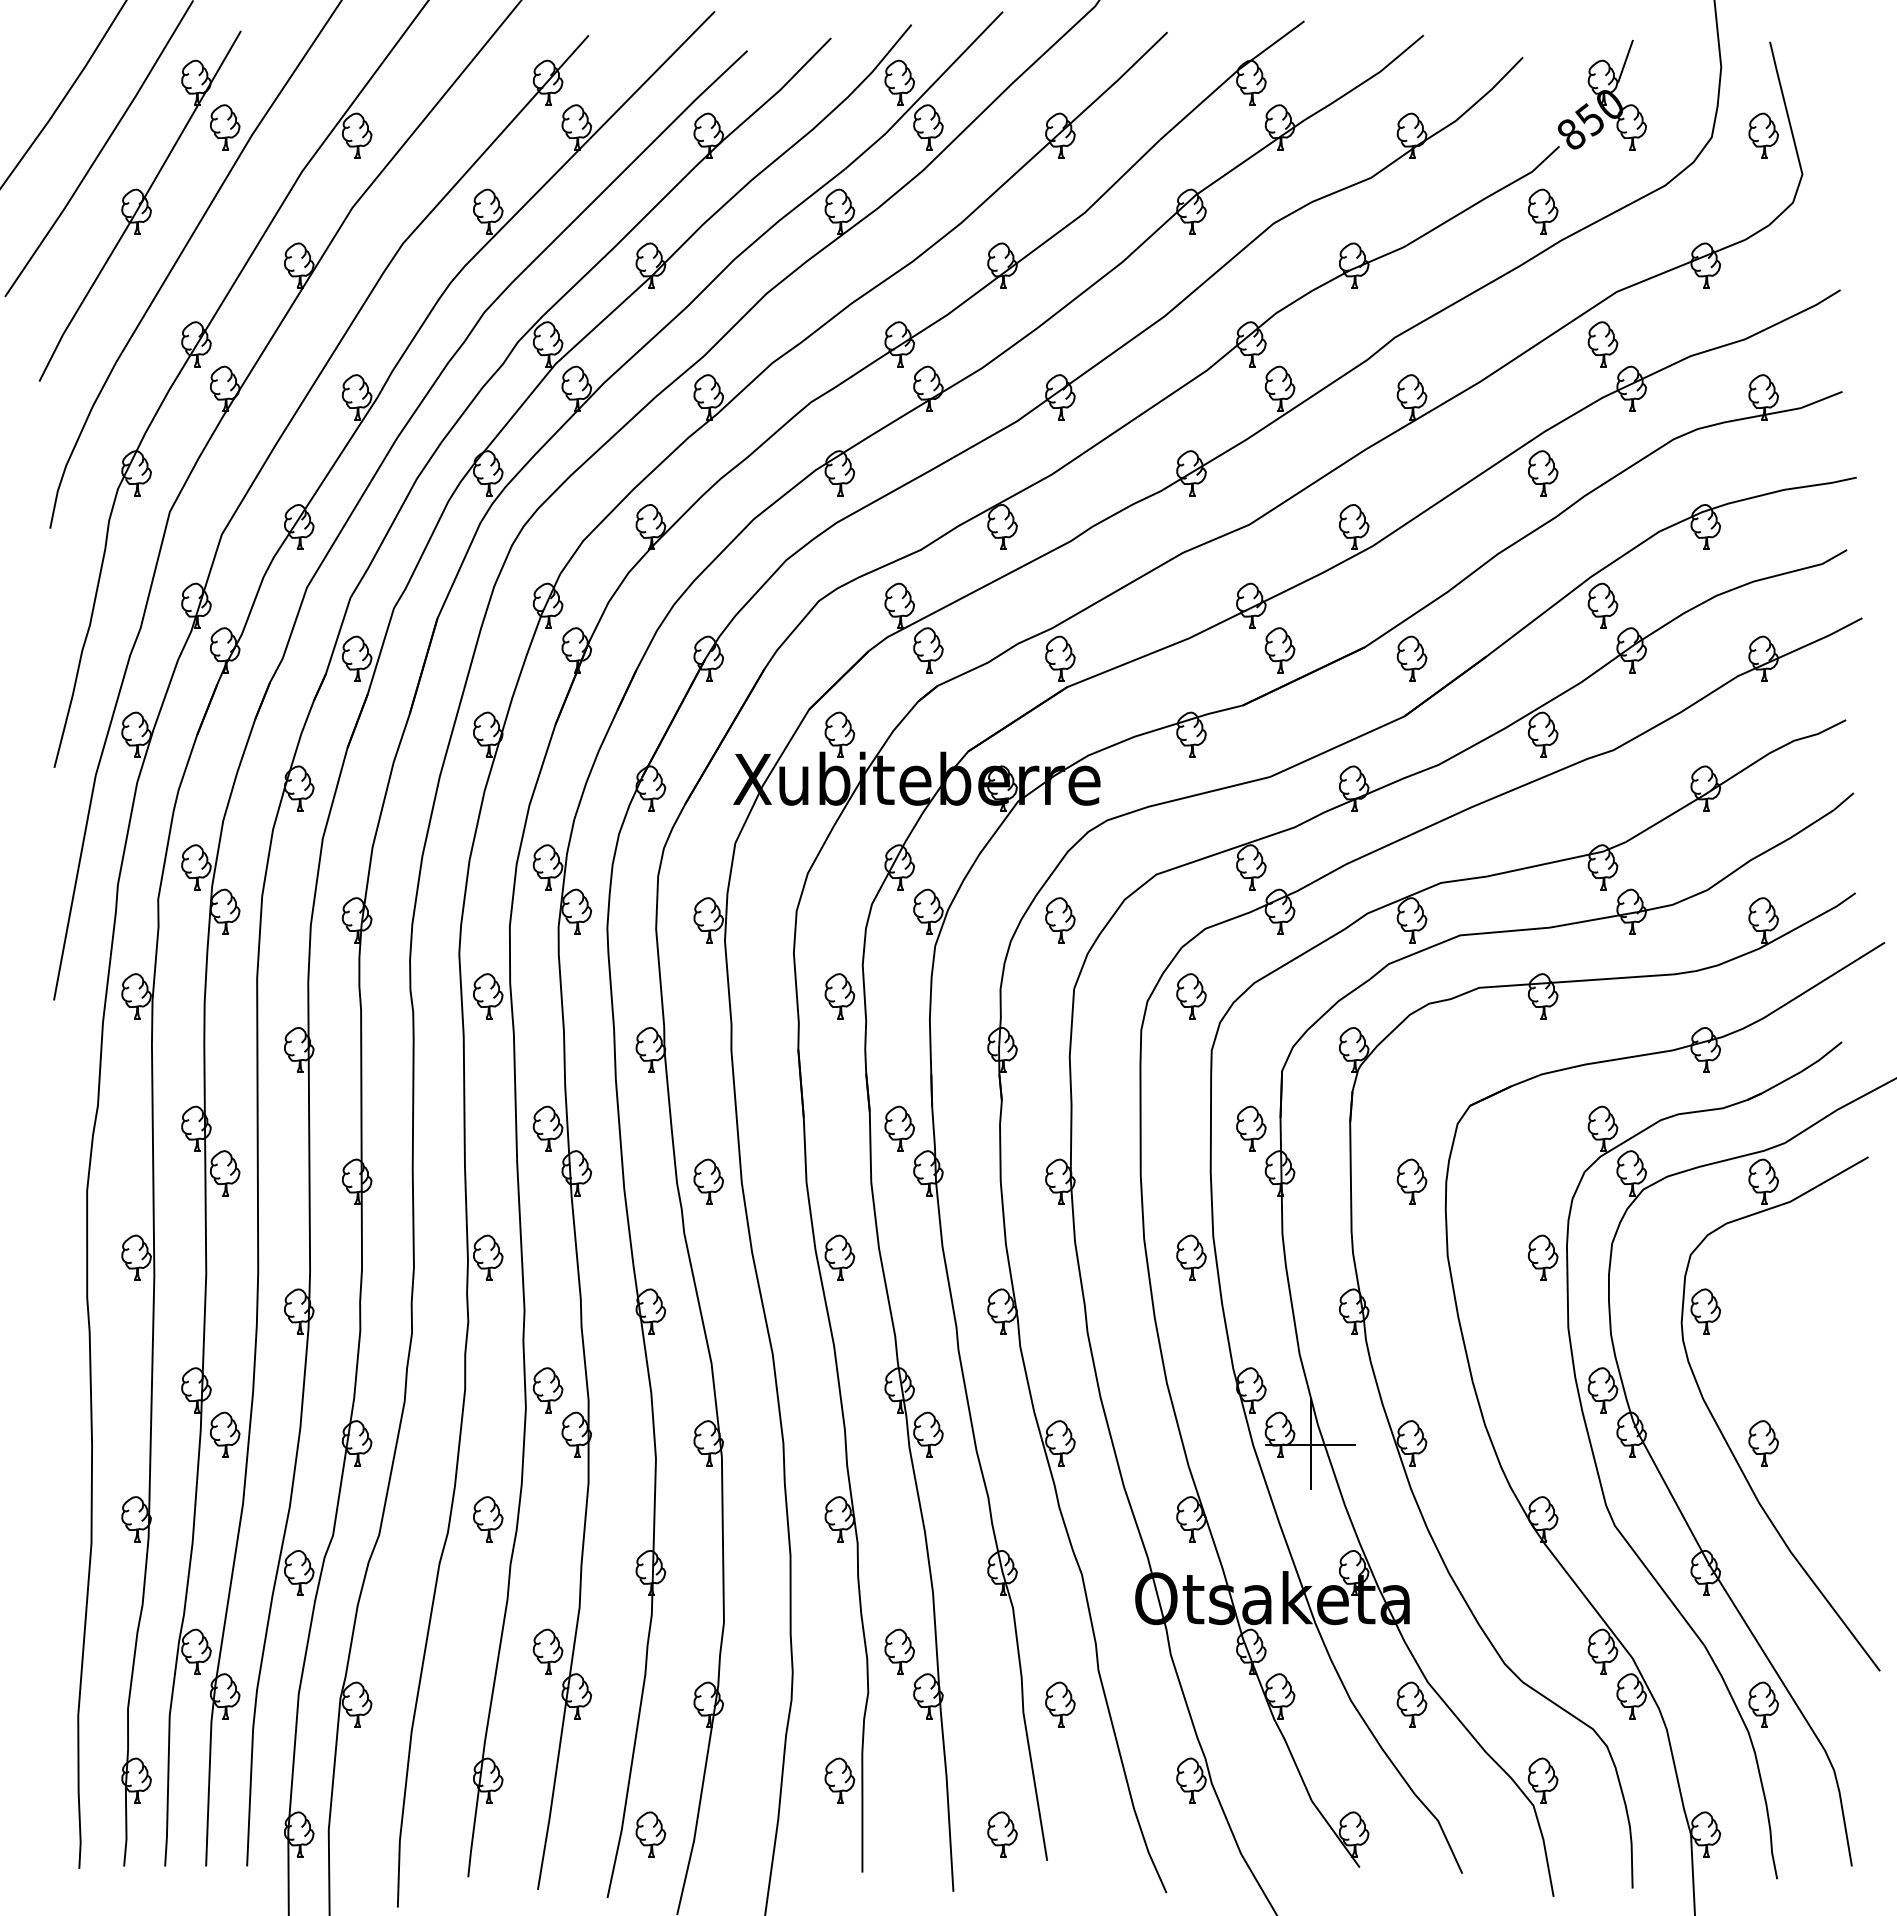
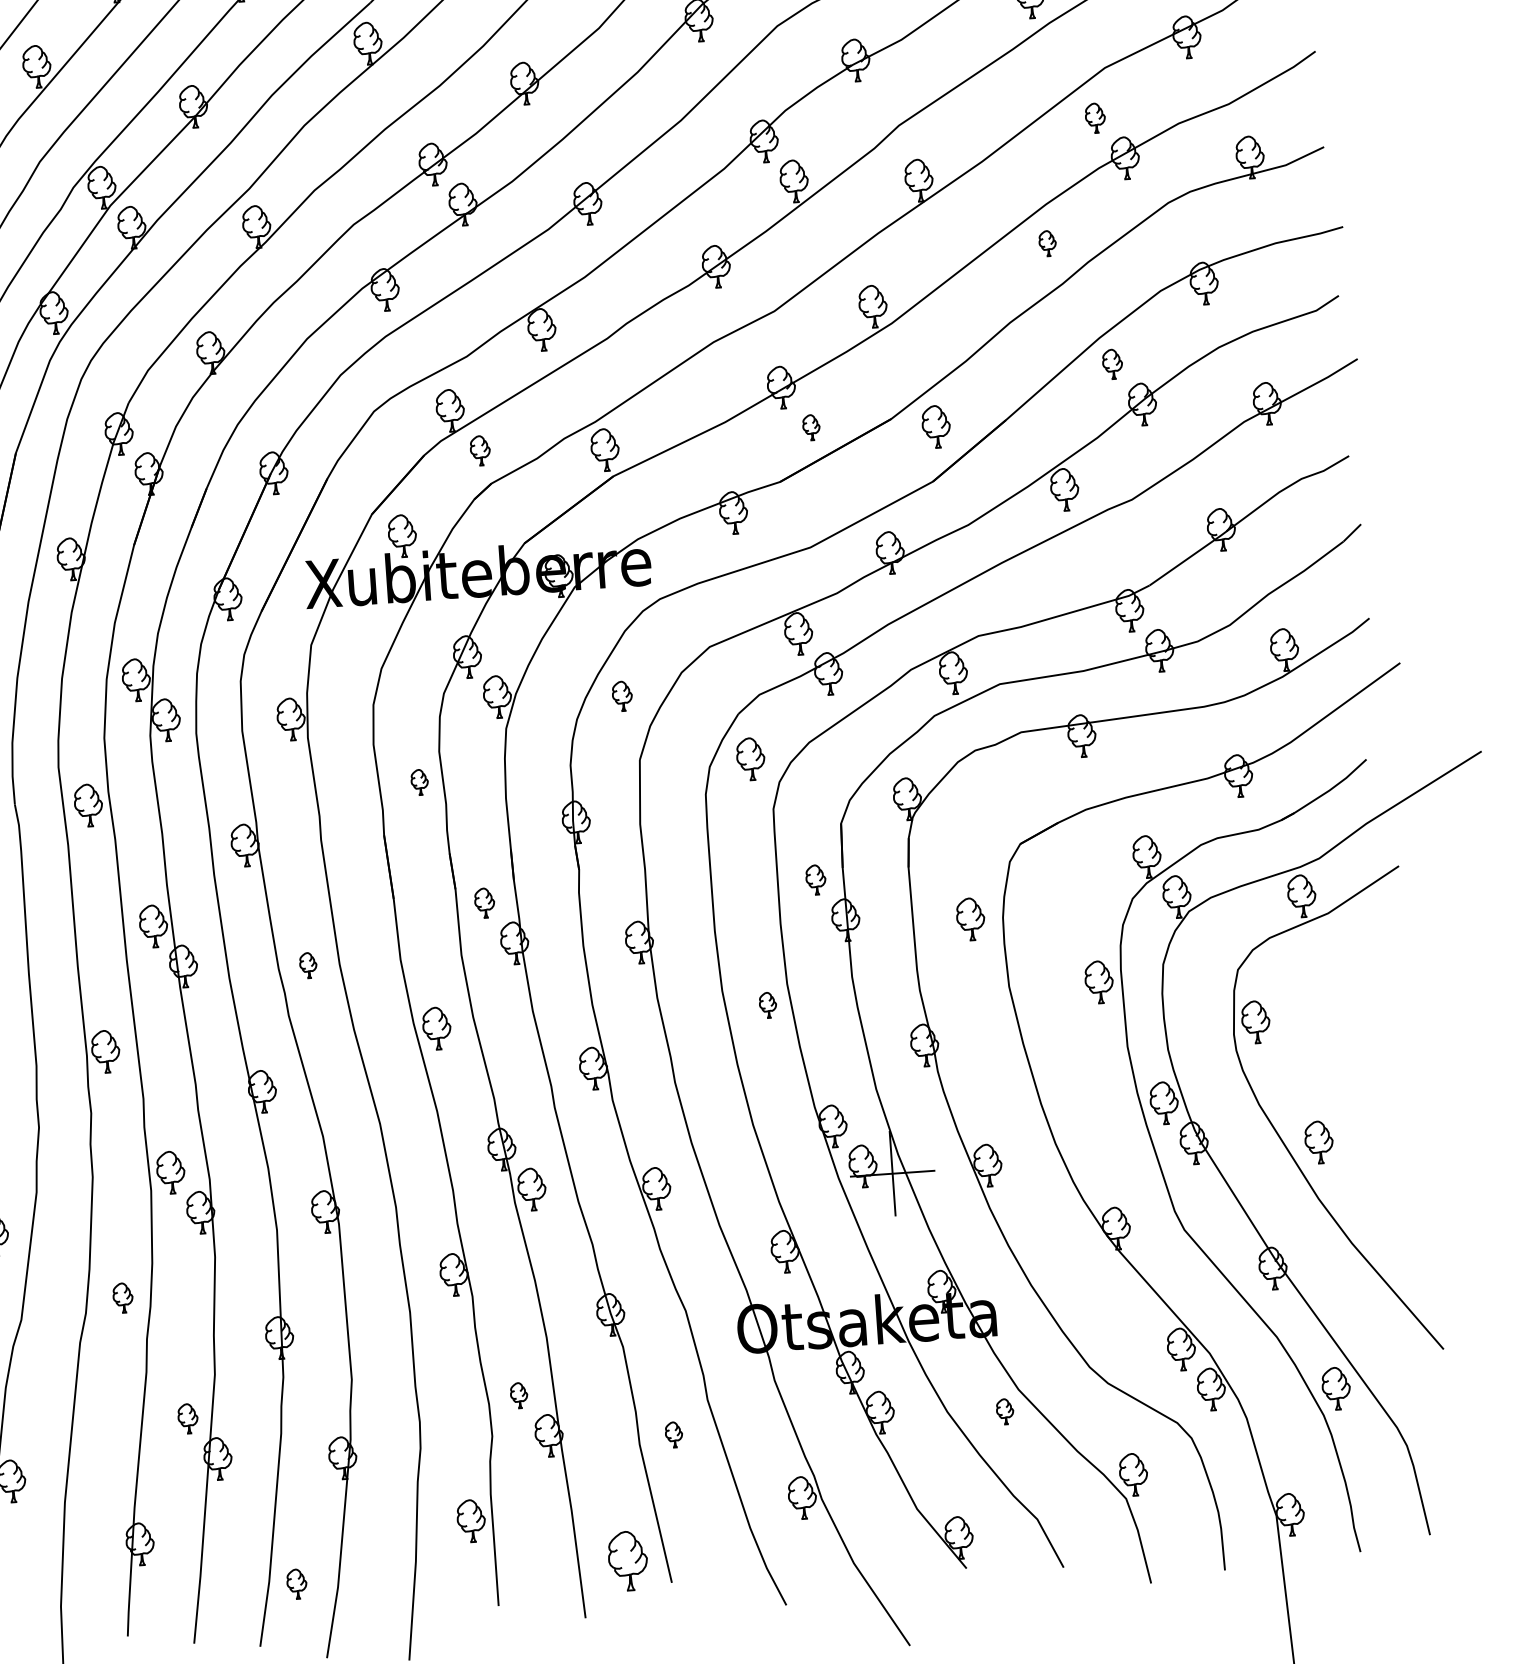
part: (1602, 344) -> (1094, 118), size x0.7
part: (1543, 473) -> (1047, 243), size x0.6
part: (1602, 605) -> (1112, 364), size x0.7
part: (928, 650) -> (480, 450), size x0.7
part: (1279, 650) -> (810, 427), size x0.6
part: (1060, 920) -> (622, 696), size x0.7
part: (839, 996) -> (419, 782), size x0.6
part: (899, 1128) -> (484, 902), size x0.7
part: (1251, 1128) -> (816, 879), size x0.7
part: (708, 1181) -> (308, 965), size x0.6
part: (1191, 1257) -> (768, 1005), size x0.6
part: (488, 1519) -> (123, 1298), size x0.7
part: (547, 1651) -> (187, 1418), size x0.7
part: (899, 1651) -> (519, 1395), size x0.6
part: (1060, 1704) -> (674, 1434), size x0.6
part: (1411, 1704) -> (1004, 1411), size x0.6
part: (650, 1834) -> (296, 1584), size x0.7
part: (1002, 1834) -> (628, 1561), size x1.4

